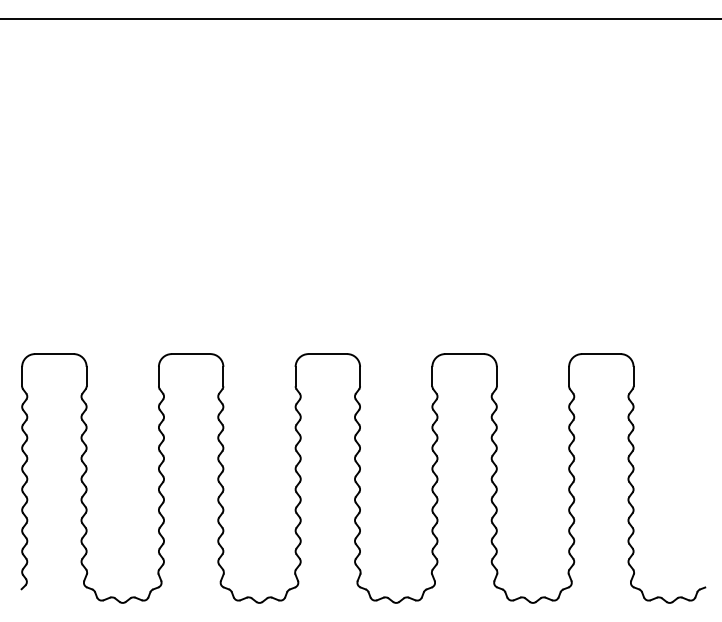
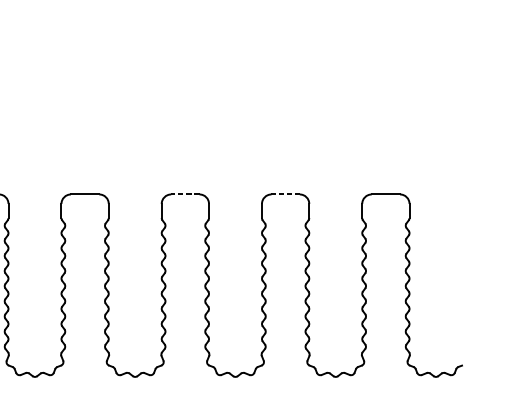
line: (327, 354) -> (185, 194), solid -> dashed
line: (464, 354) -> (285, 194), solid -> dashed

